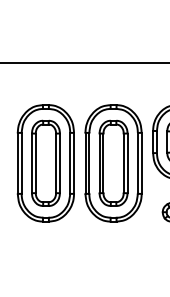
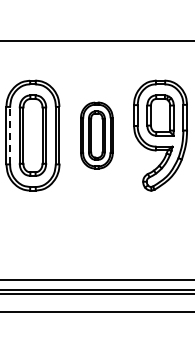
line: (22, 163) -> (10, 135), solid -> dashed
part: (113, 163) -> (96, 135), size x0.6

